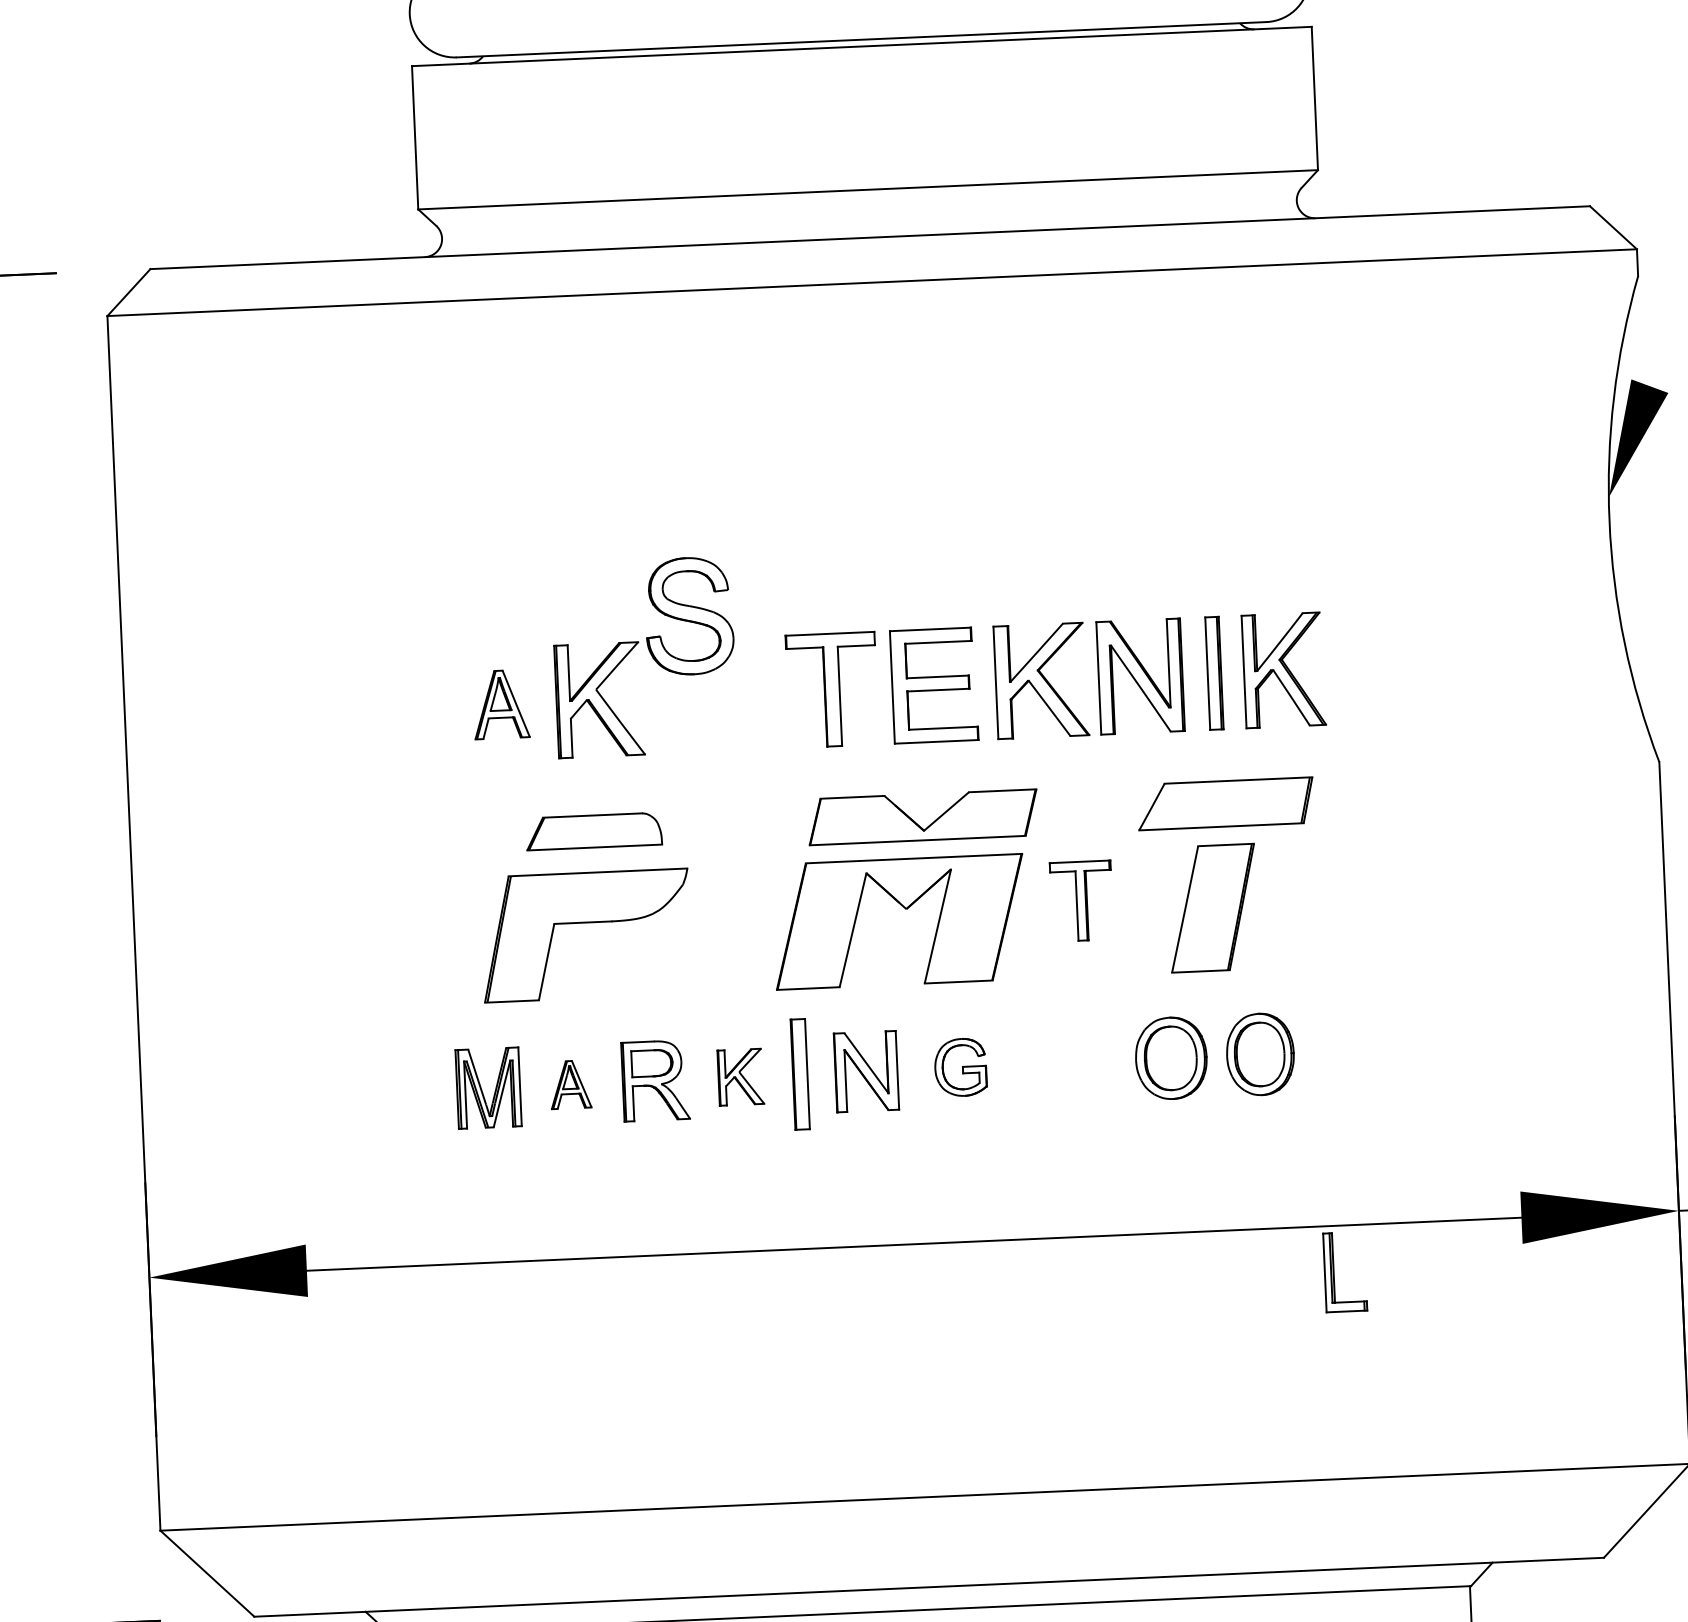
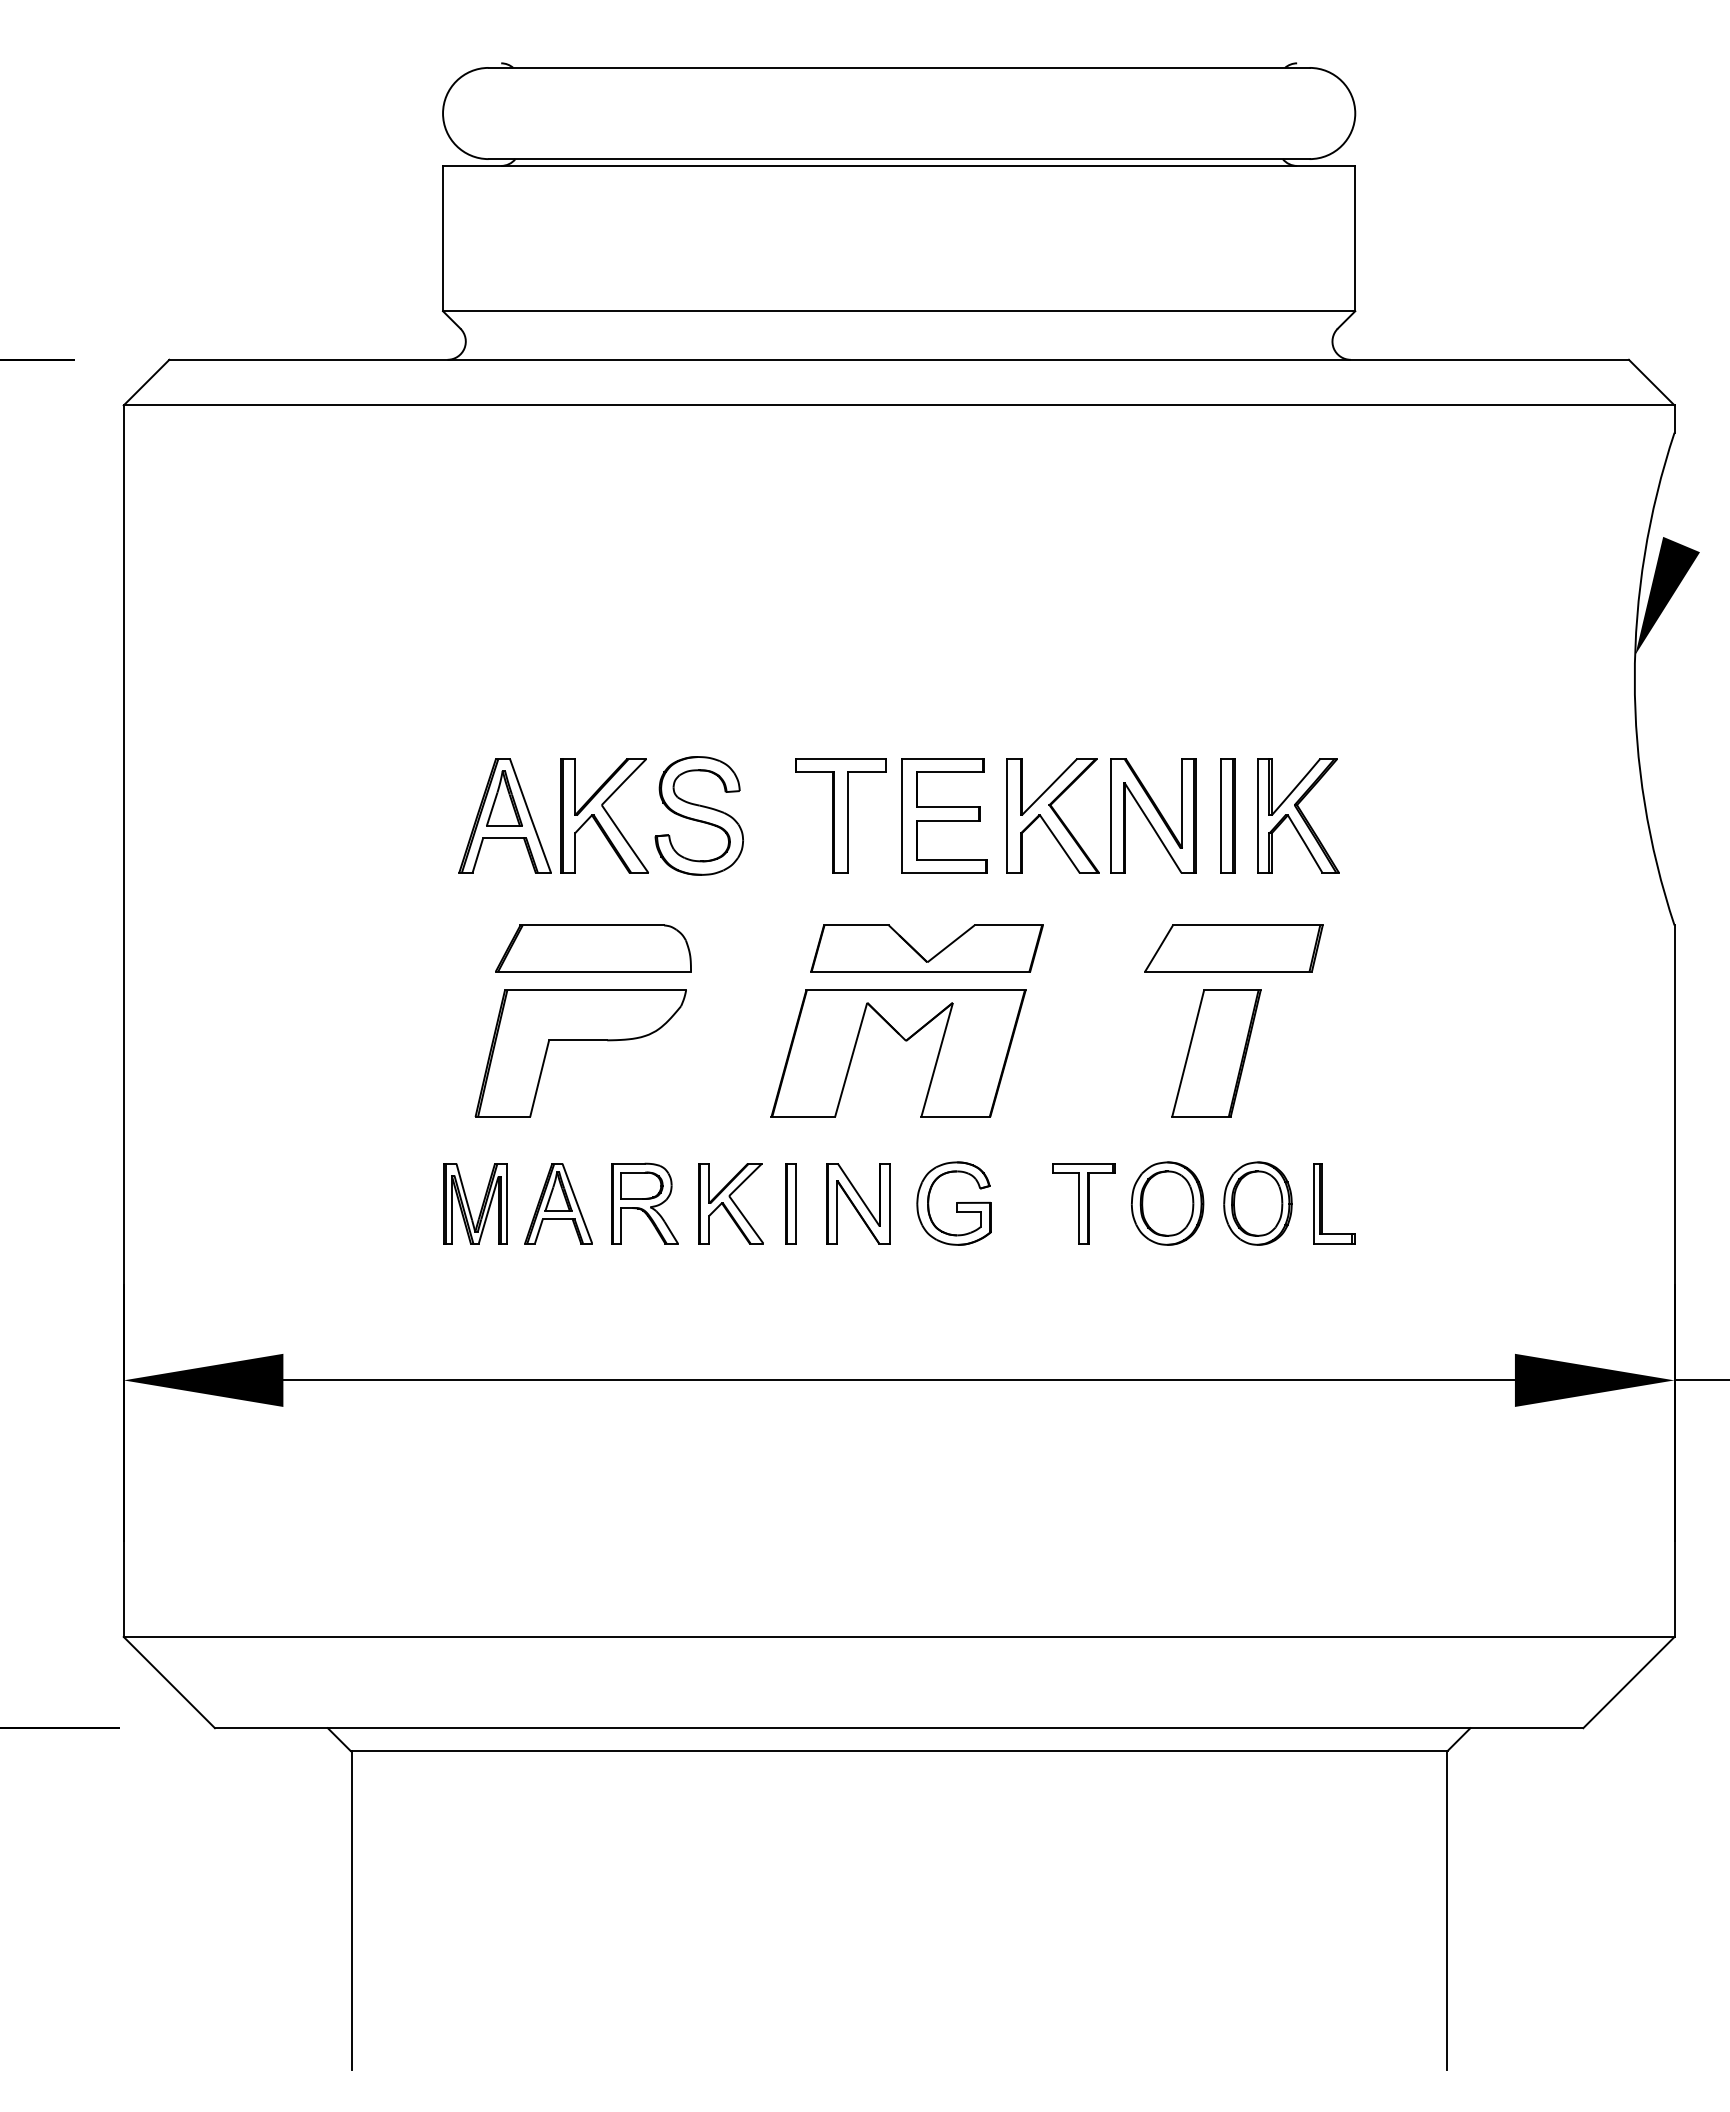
part: (688, 615) -> (698, 815), moved
part: (500, 704) -> (504, 815), size x1.67
part: (594, 831) -> (593, 948), size x1.43
part: (1081, 901) -> (1083, 1203), moved
part: (960, 1067) -> (953, 1203), size x1.43
part: (799, 1074) -> (790, 1203), size x0.71
part: (740, 1077) -> (730, 1203), size x1.43
part: (570, 1084) -> (558, 1203), size x1.67
part: (1333, 1272) -> (1322, 1203), moved

